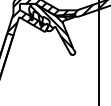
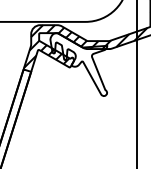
hatch: (51, 29) -> (77, 64), removed

